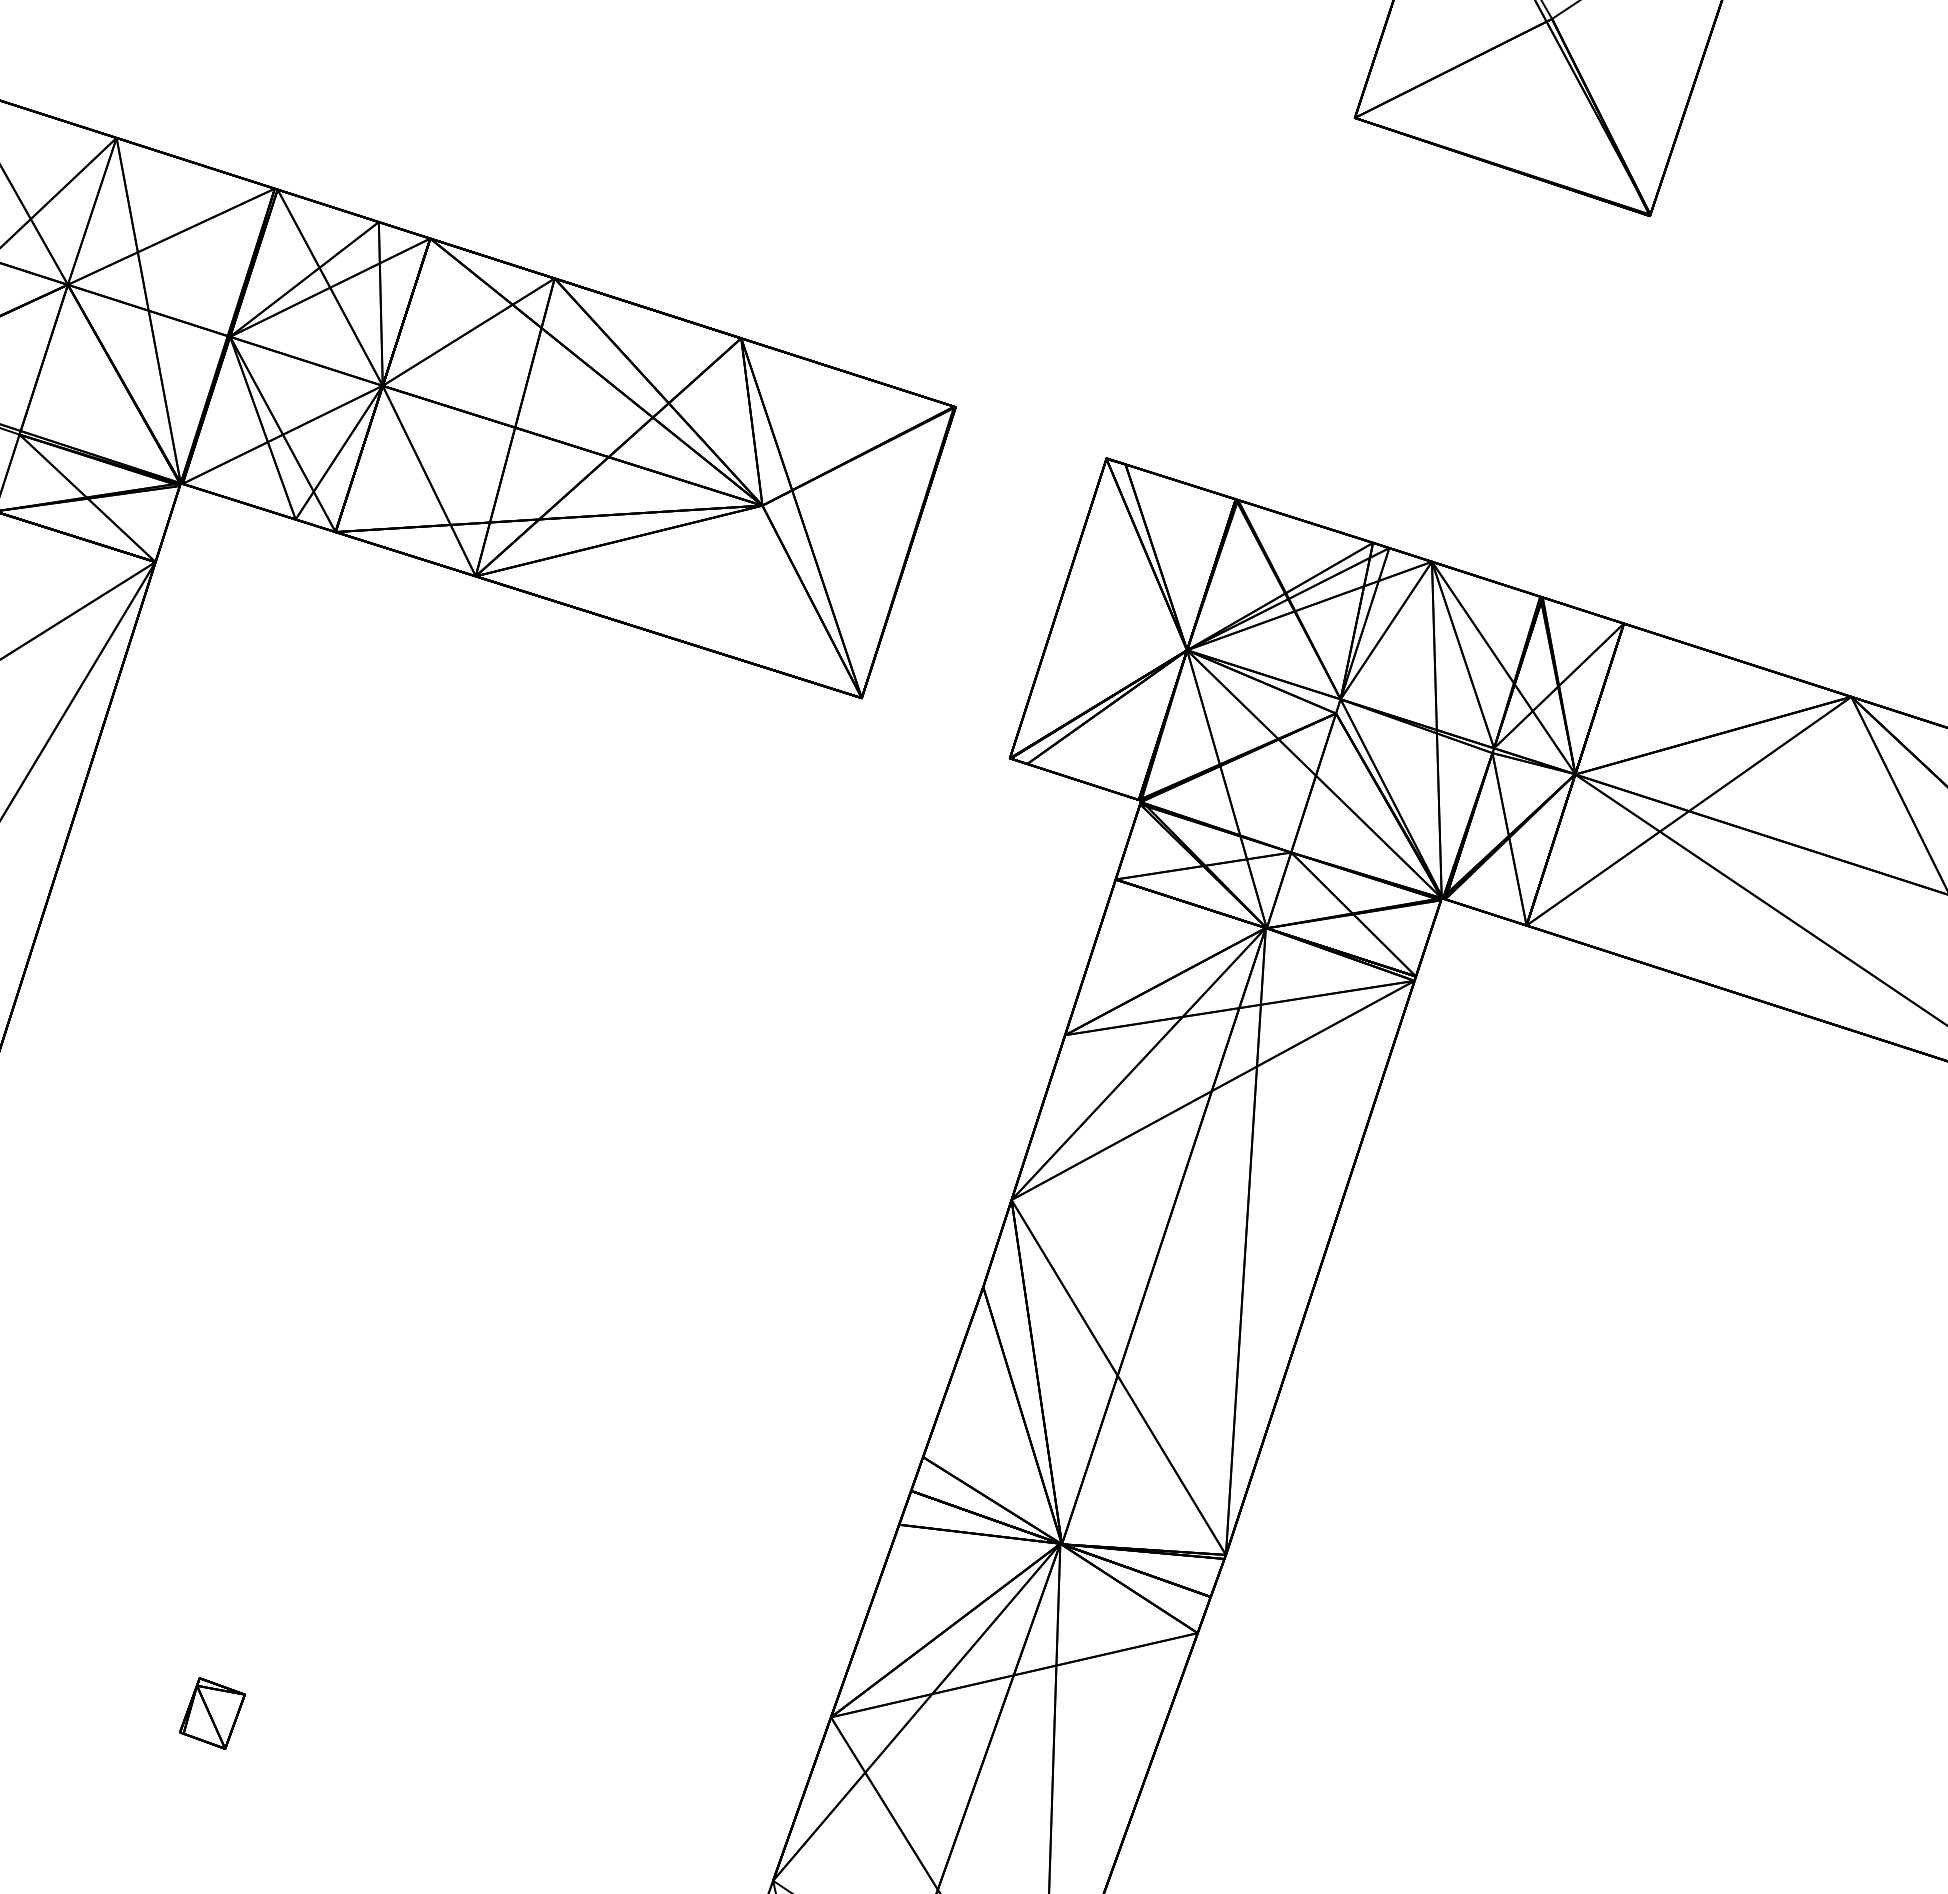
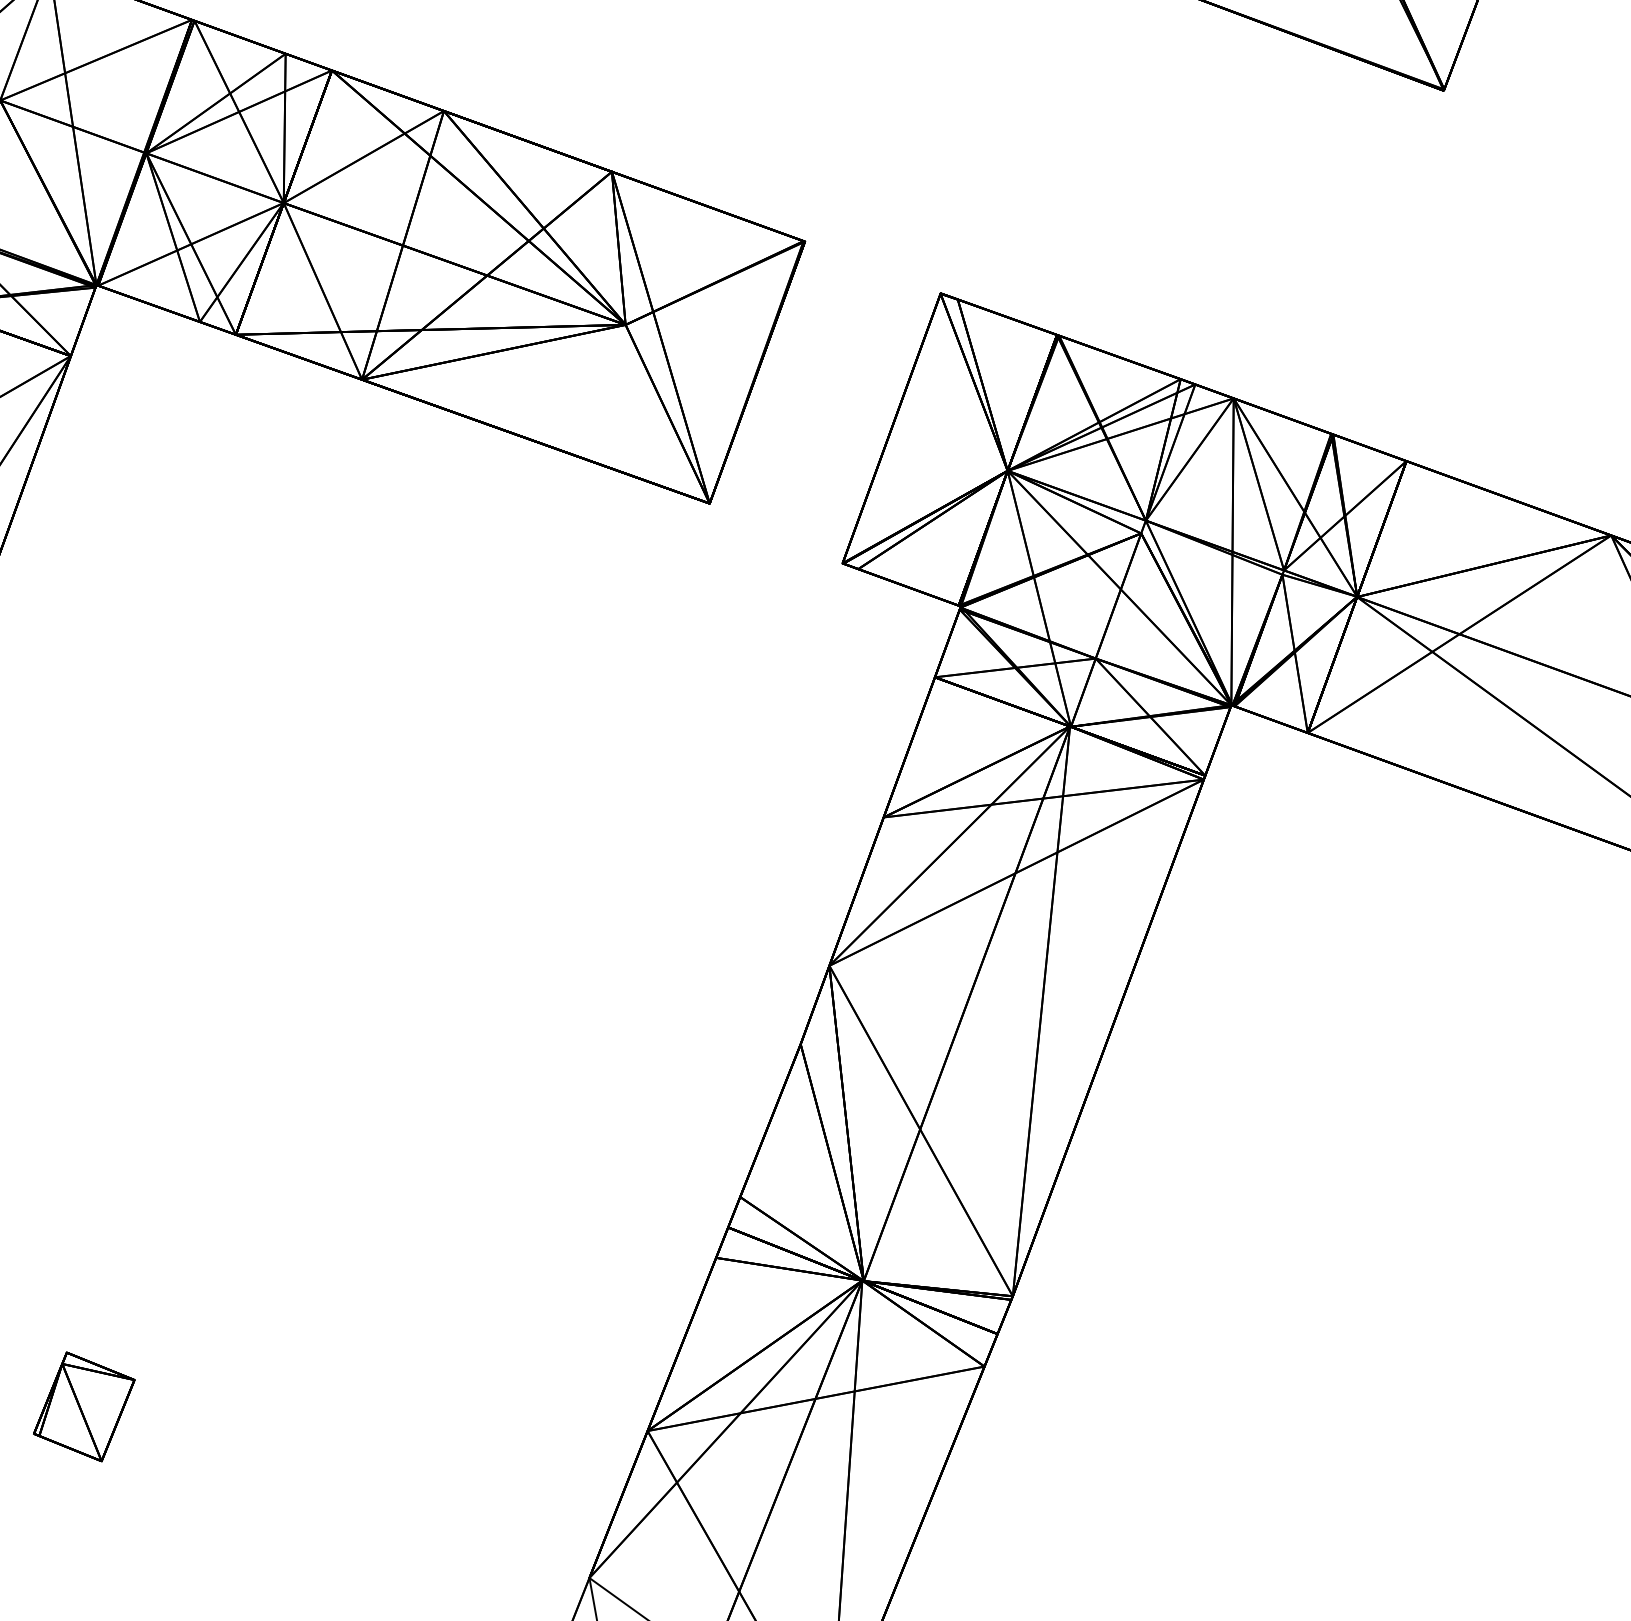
part: (212, 1713) -> (84, 1406), size x1.67

